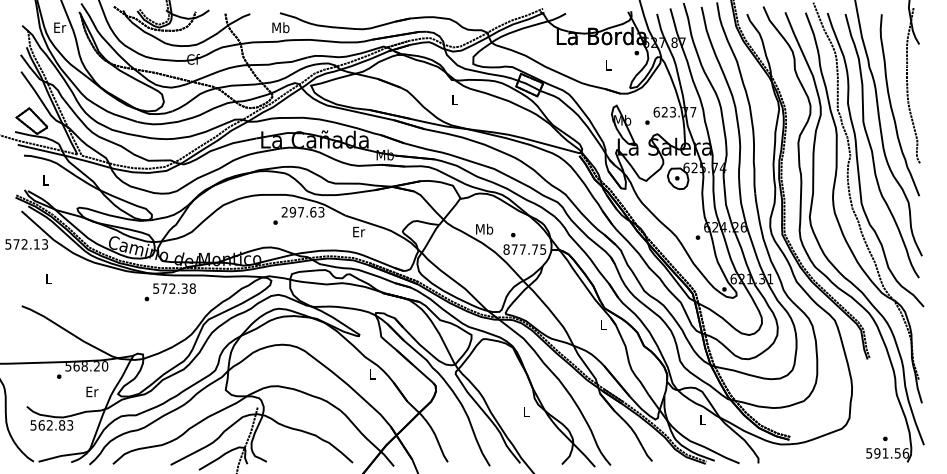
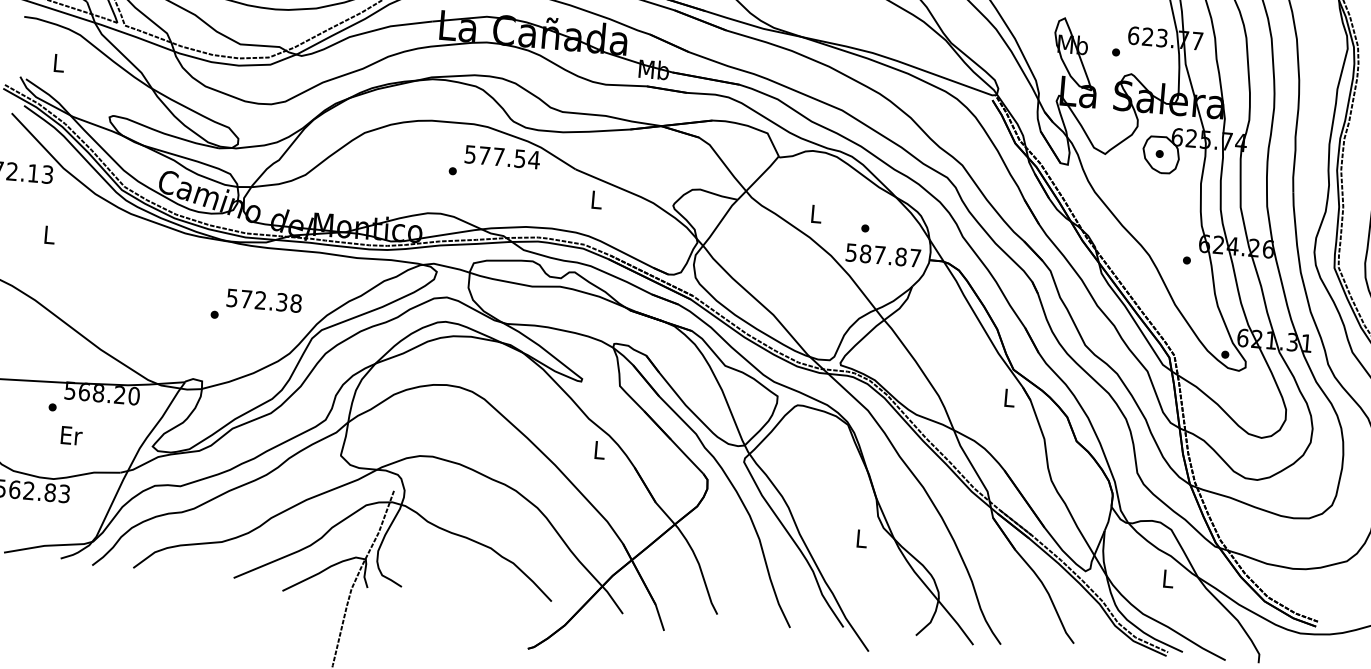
text: (302, 212) -> (501, 157), 297.63 -> 577.54
text: (484, 228) -> (816, 212), Mb -> L
text: (359, 231) -> (597, 199), Er -> L
text: (524, 249) -> (882, 255), 877.75 -> 587.87
text: (169, 292) -> (254, 306), moved
text: (92, 391) -> (71, 435), moved

